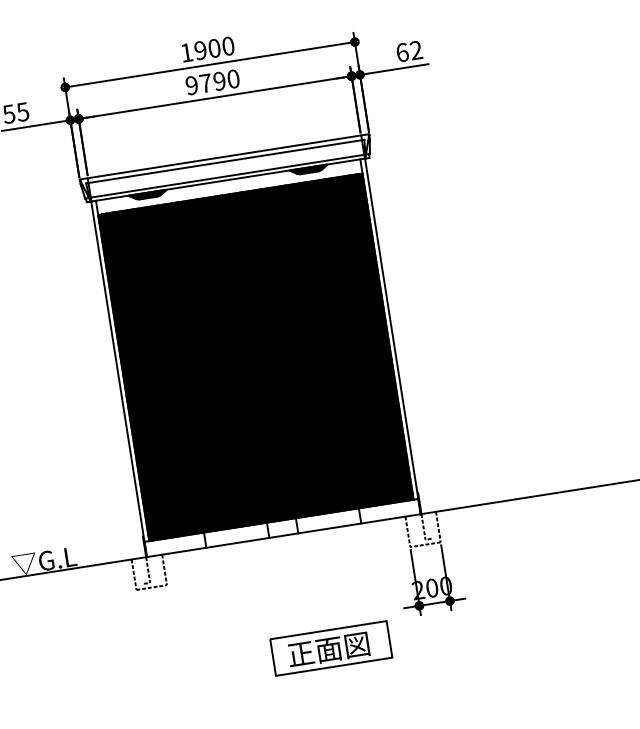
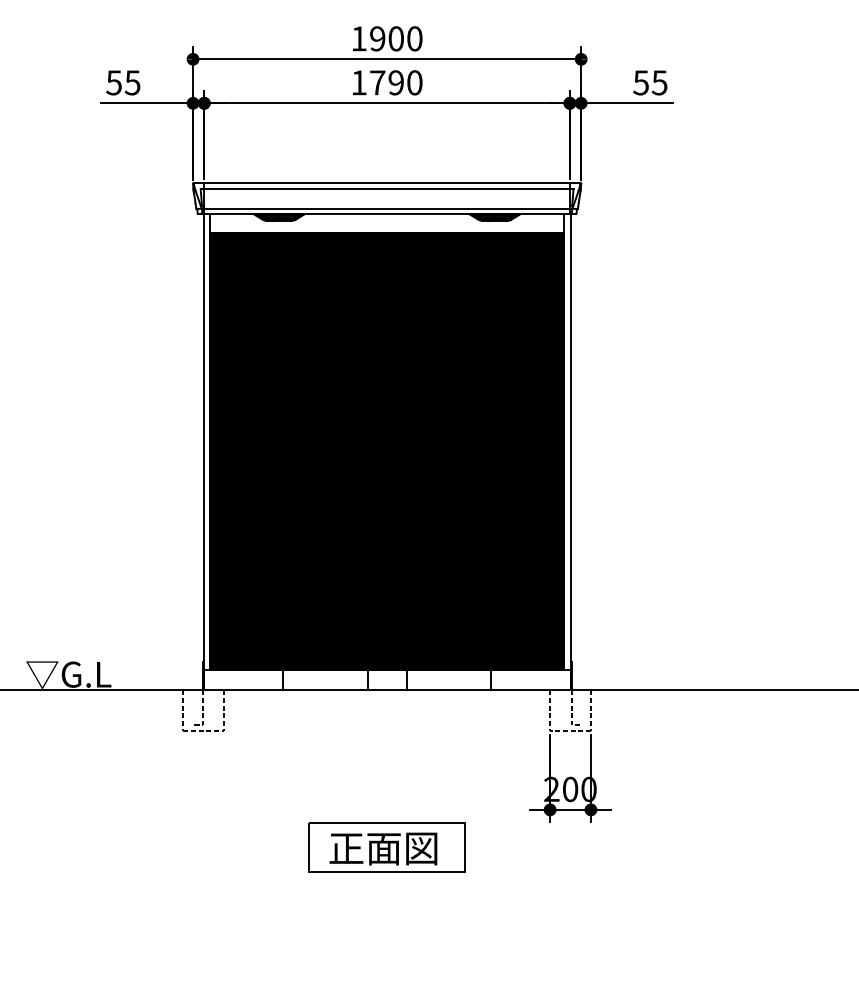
text: (409, 51) -> (650, 82), 62 -> 55
text: (191, 85) -> (358, 82), 9790 -> 1790
part: (330, 648) -> (386, 847), moved

